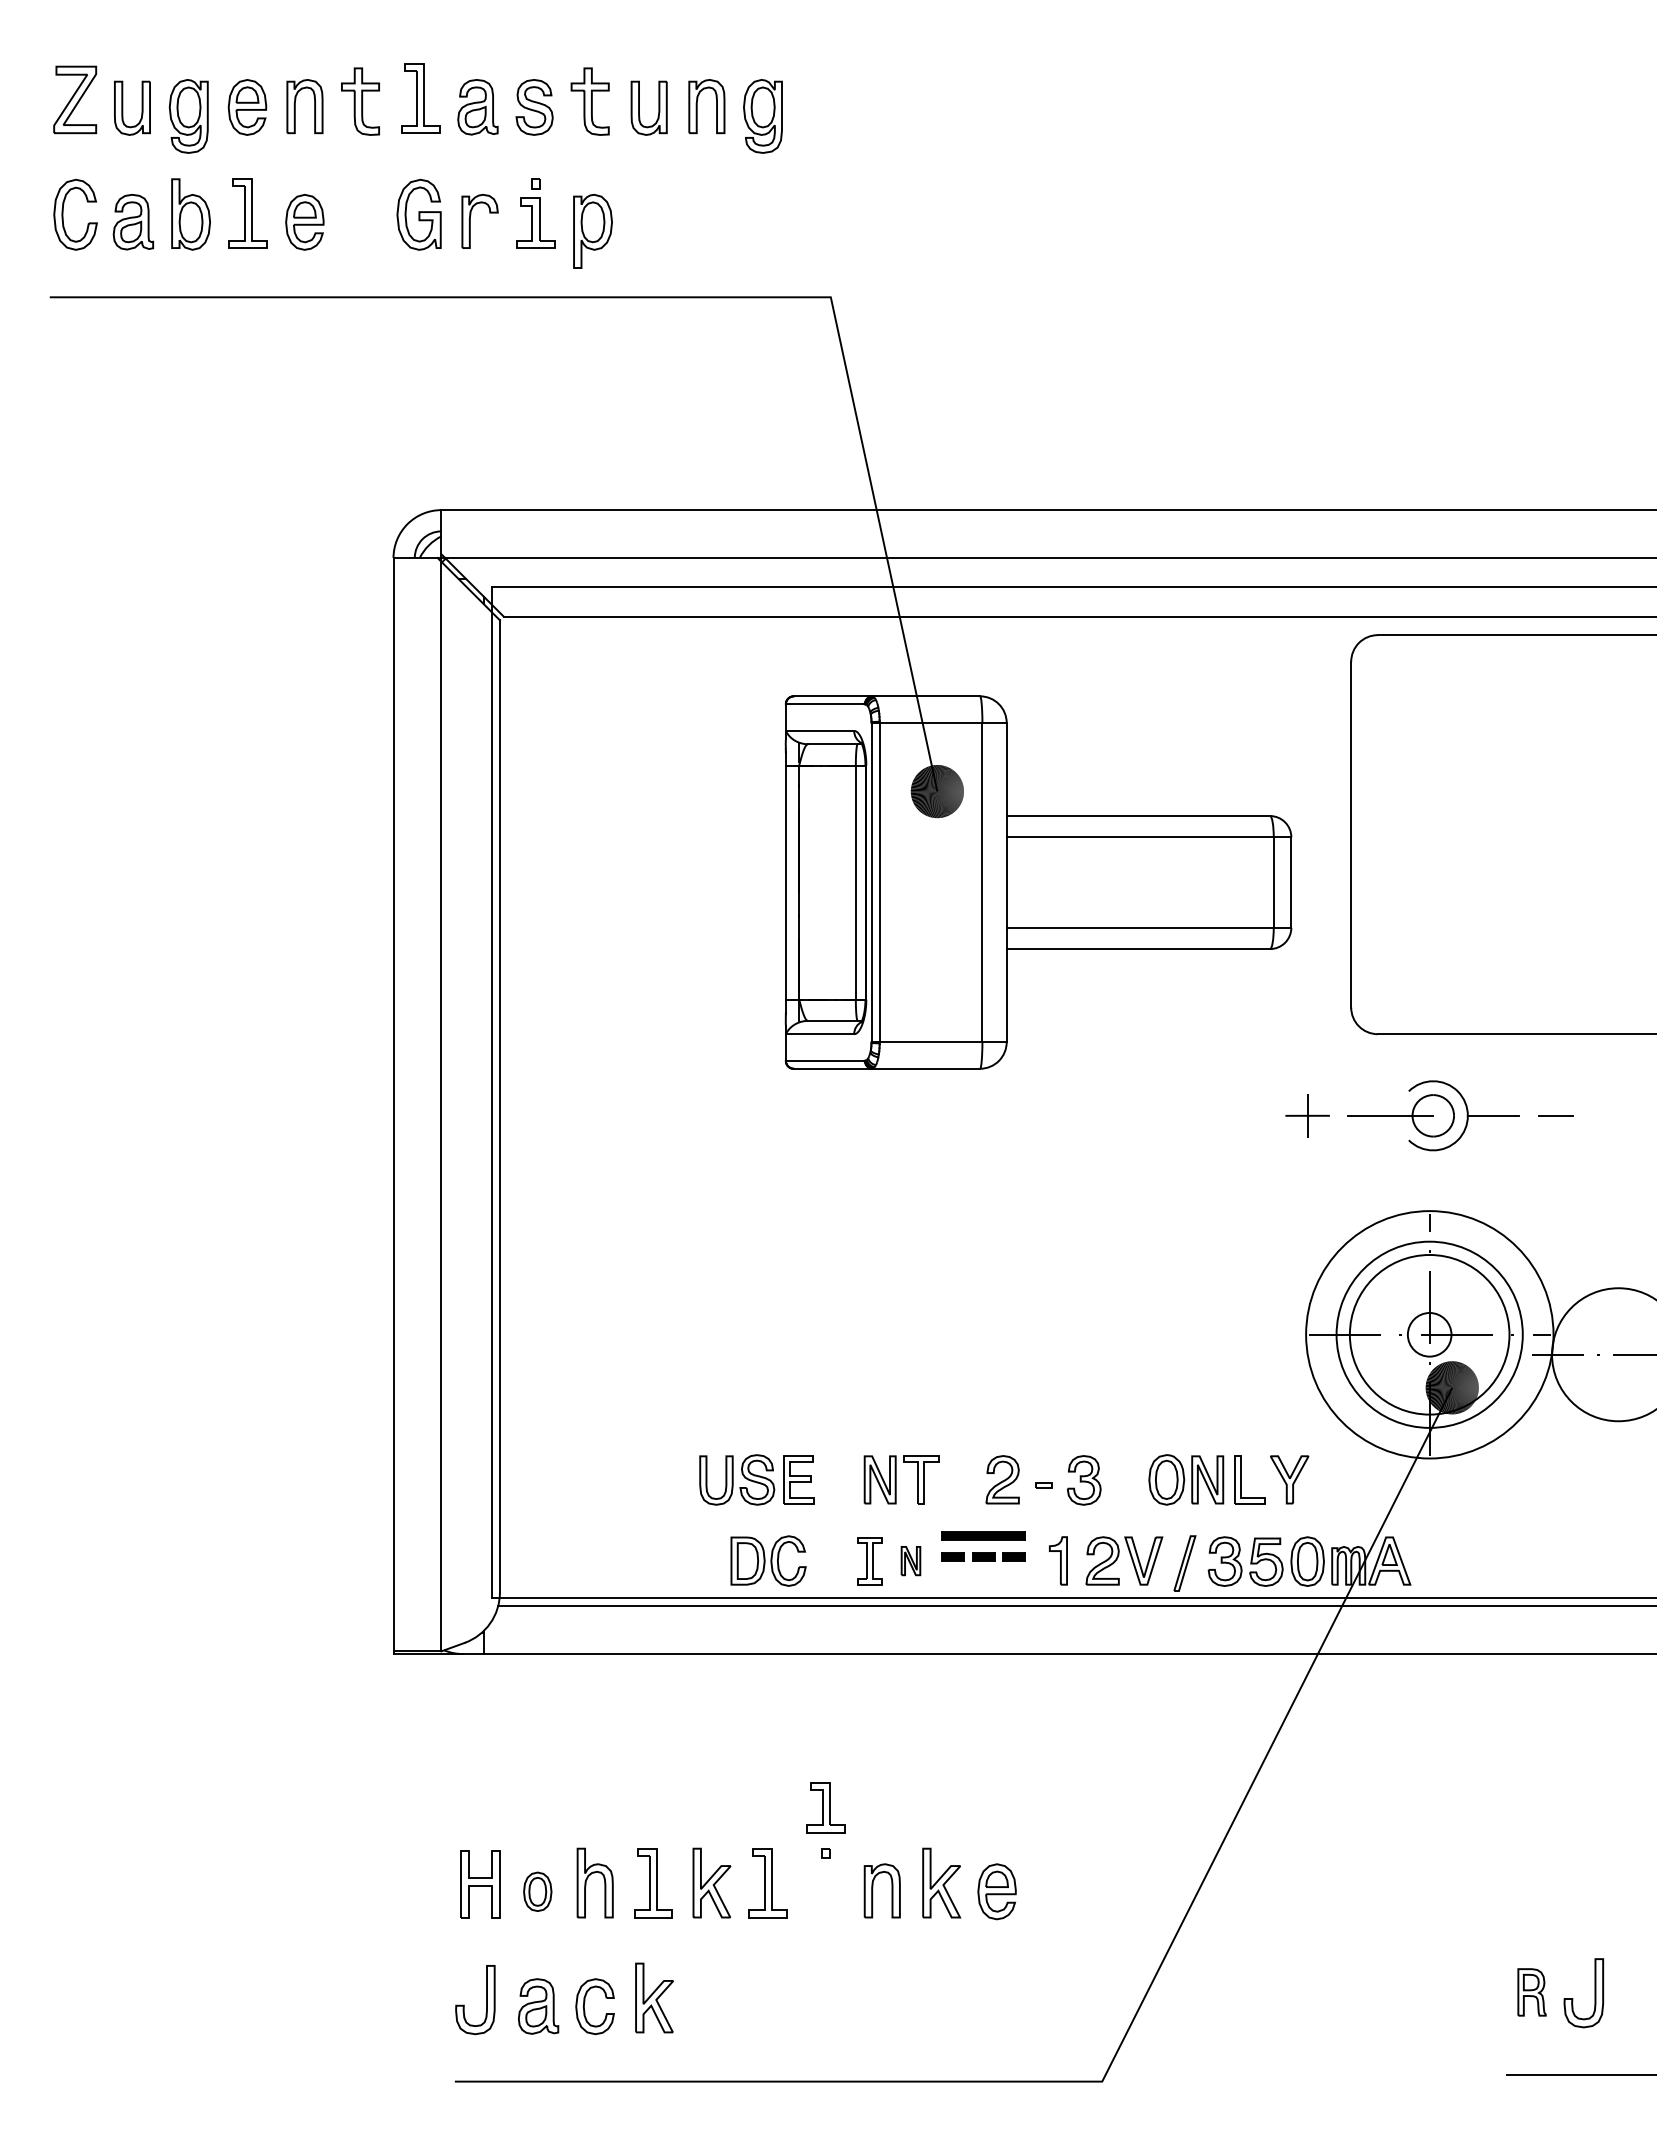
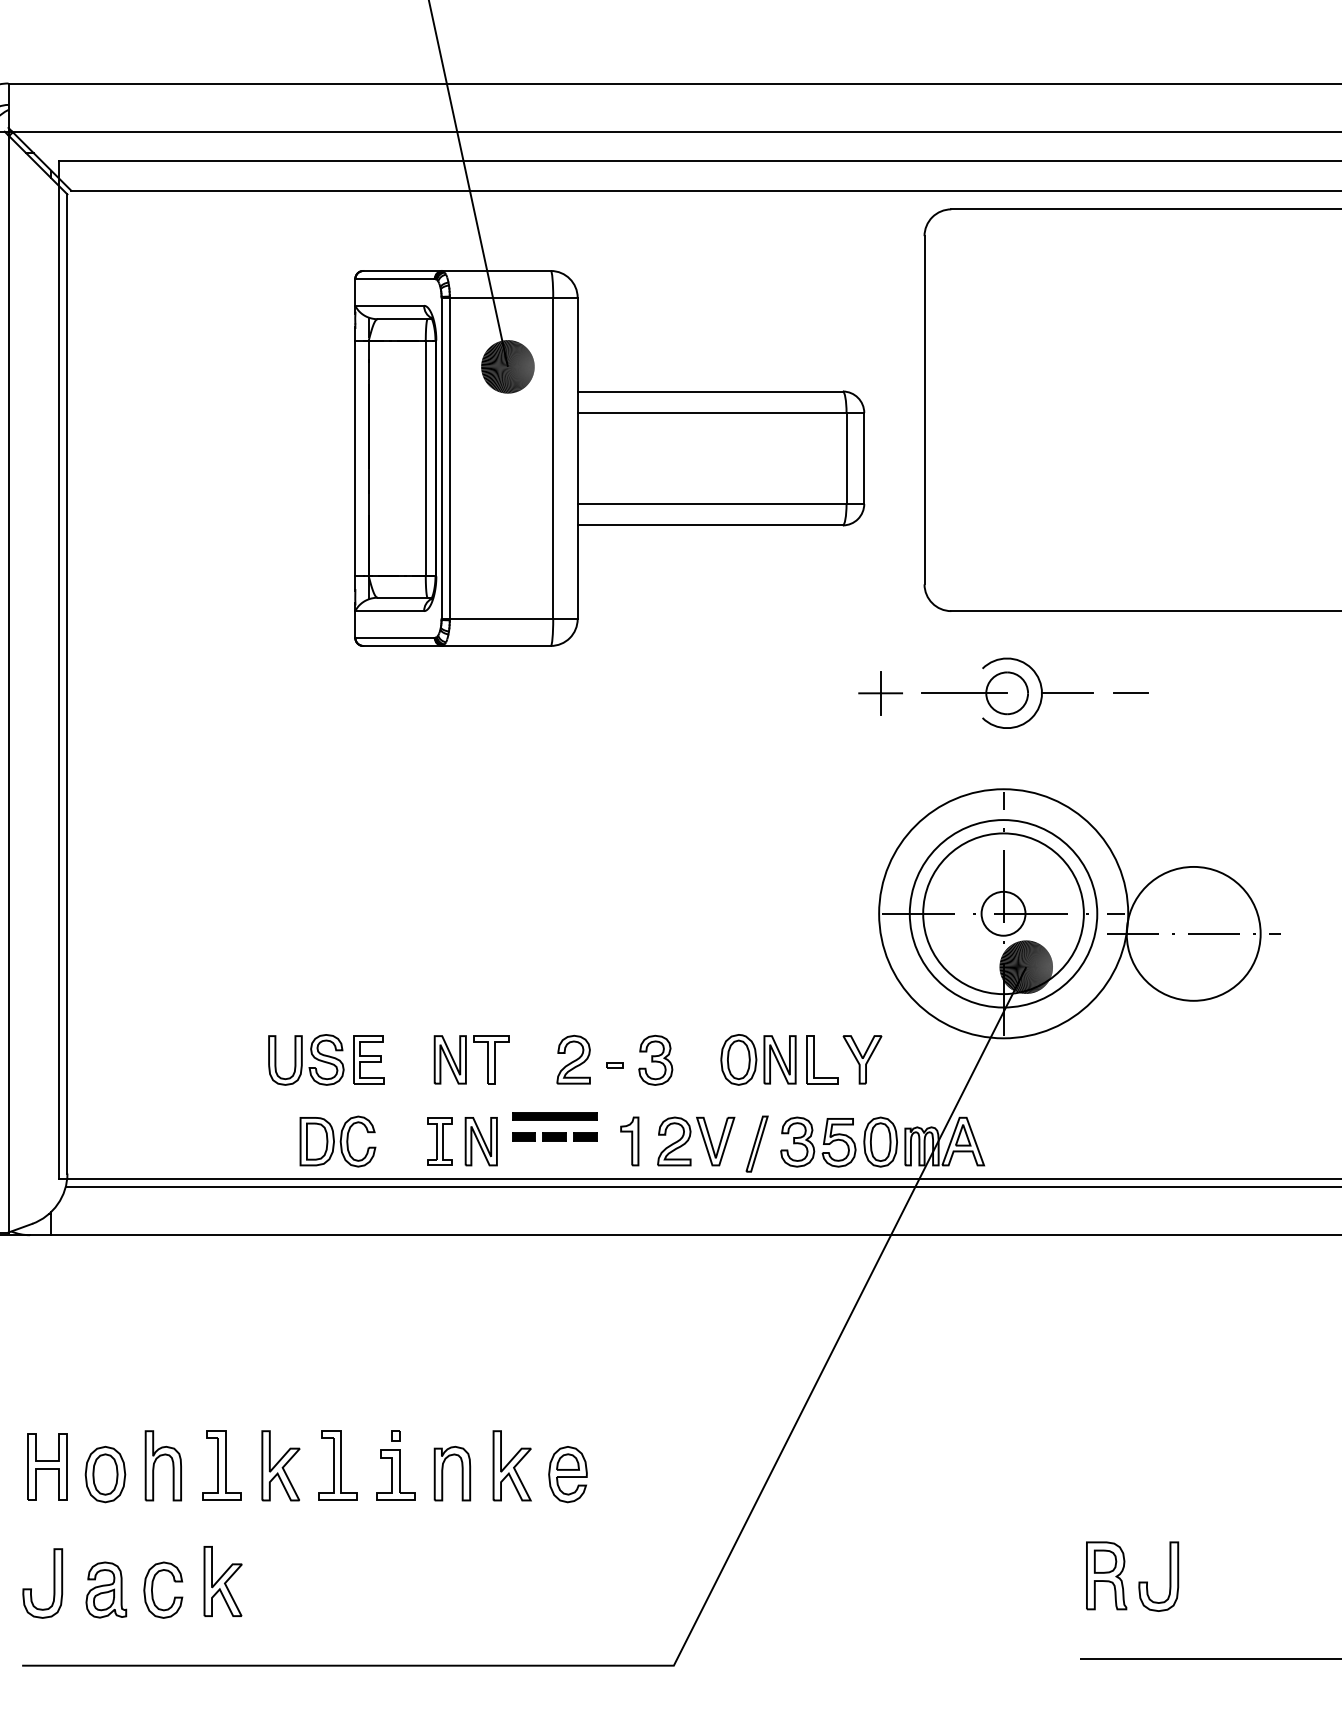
part: (910, 1560) -> (480, 1141), size x1.67
part: (825, 1807) -> (395, 1475), moved
part: (537, 1891) -> (105, 1474), size x1.43
part: (1531, 1992) -> (1106, 1575), size x1.43

